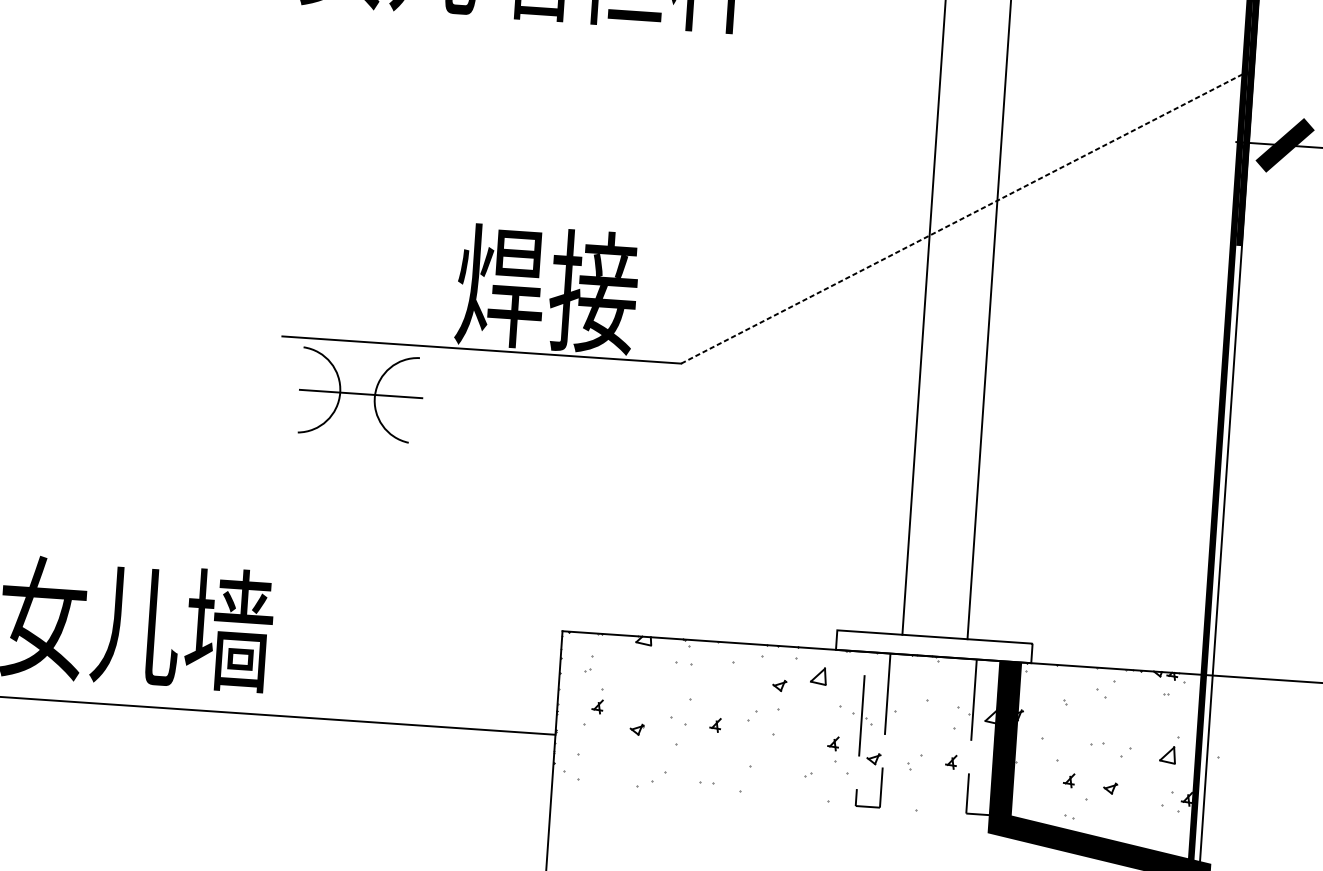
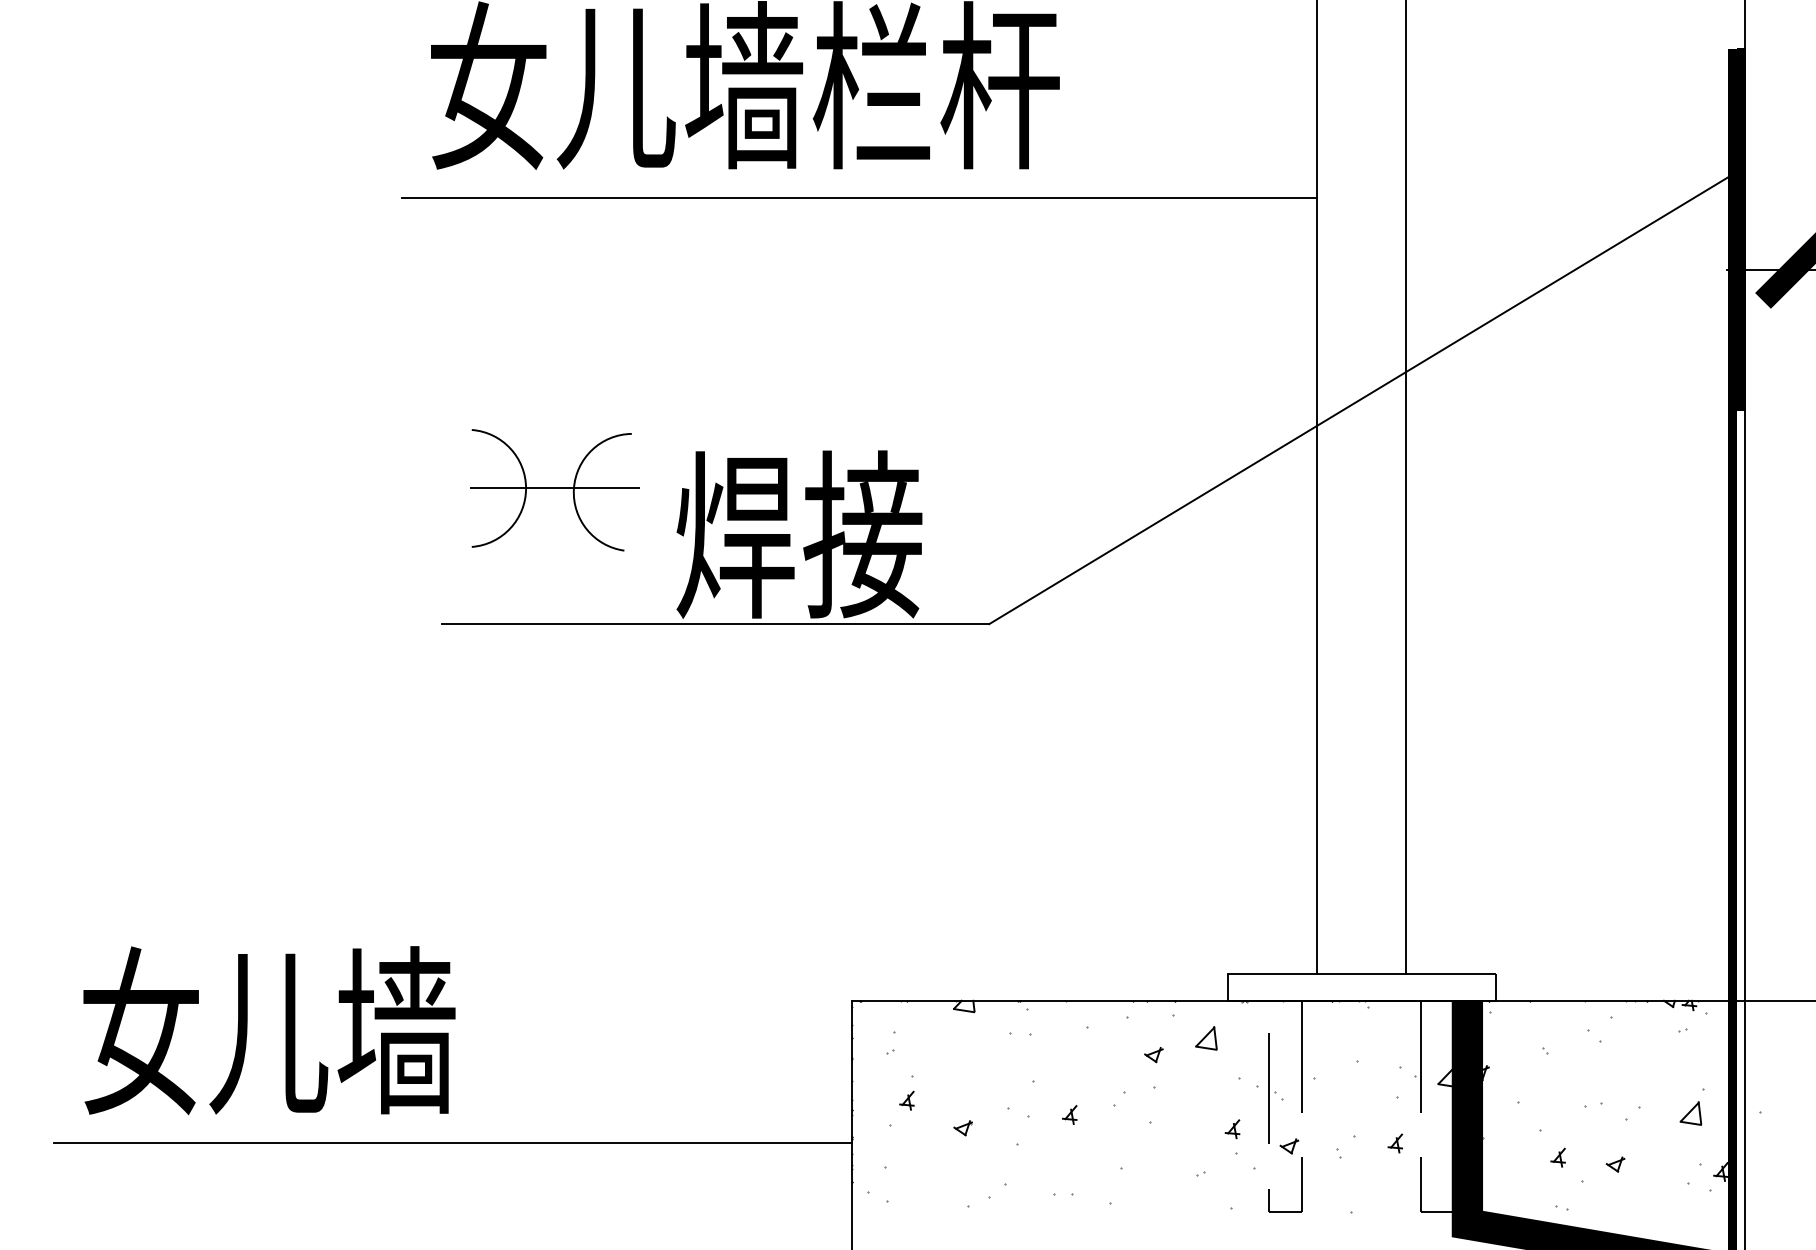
line: (607, 46) -> (859, 197), added
line: (963, 218) -> (1361, 399), dashed -> solid
part: (360, 395) -> (554, 490), moved

